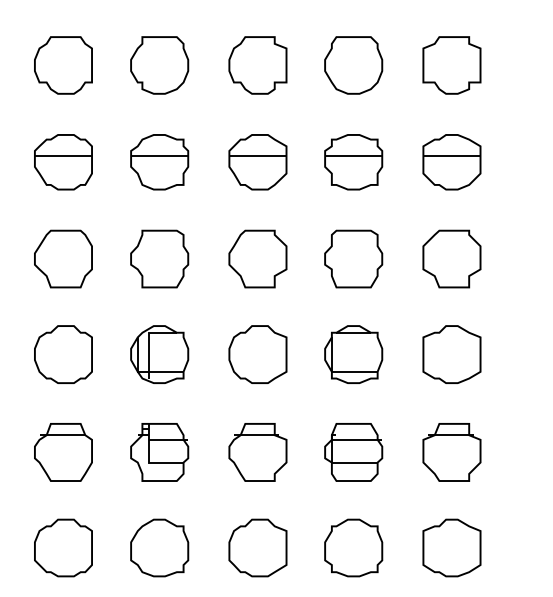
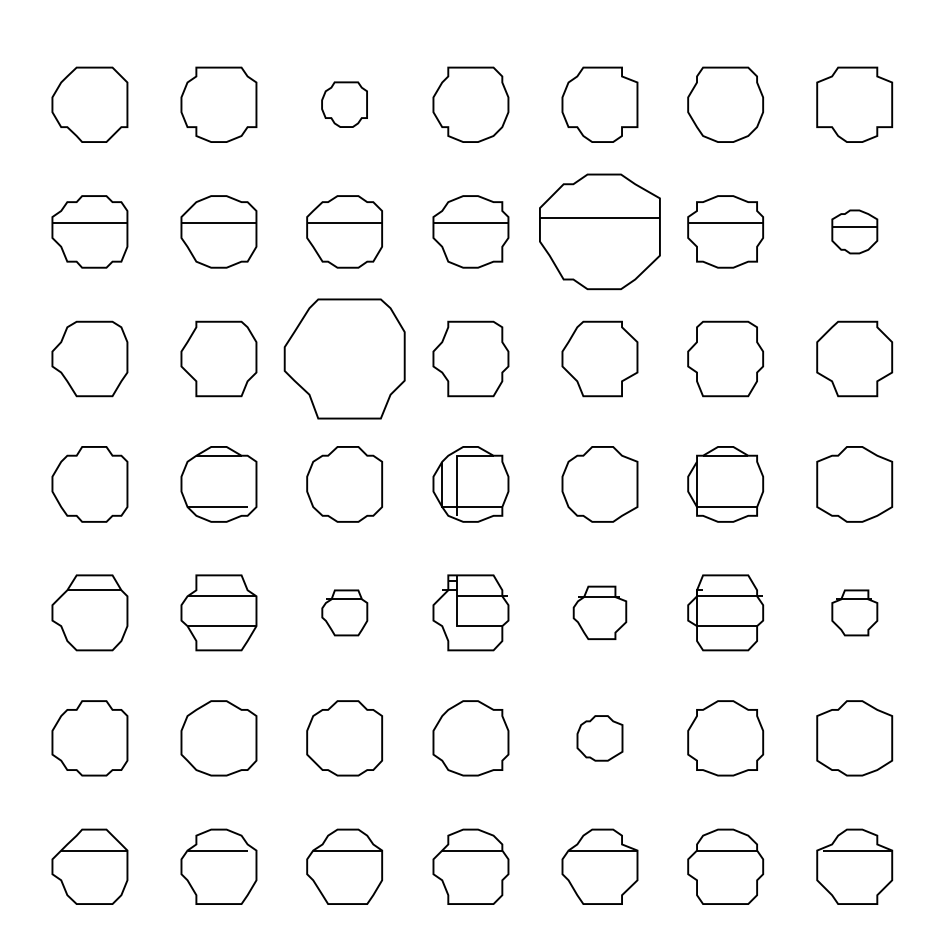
part: (63, 65) -> (344, 104), size x0.6
part: (257, 161) -> (599, 231), size x1.6
part: (451, 161) -> (854, 231), size x0.6
part: (63, 258) -> (344, 358), size x1.6
part: (63, 452) -> (344, 612), size x0.6
part: (257, 452) -> (599, 612), size x0.7
part: (451, 452) -> (854, 612), size x0.6
part: (257, 548) -> (599, 738), size x0.6

